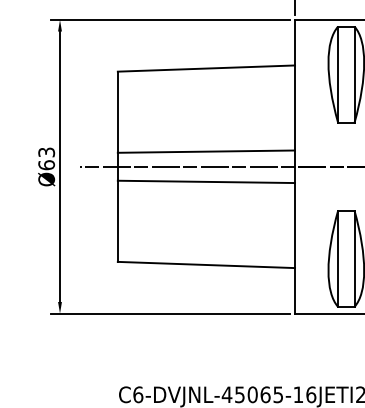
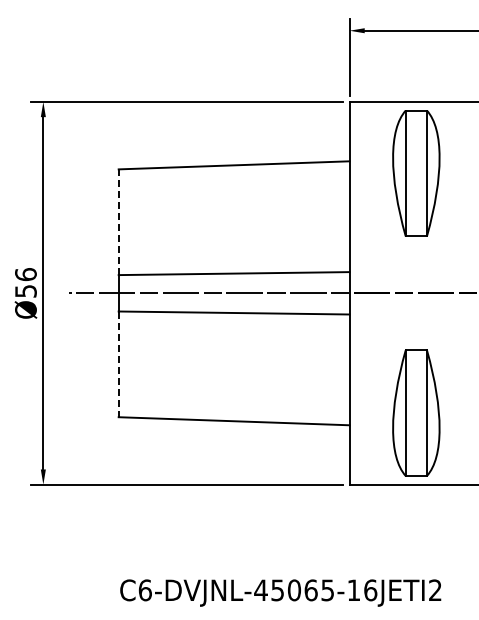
line: (117, 112) -> (118, 222), solid -> dashed
text: (46, 158) -> (25, 282), Ø63 -> Ø56
line: (117, 221) -> (118, 364), solid -> dashed

